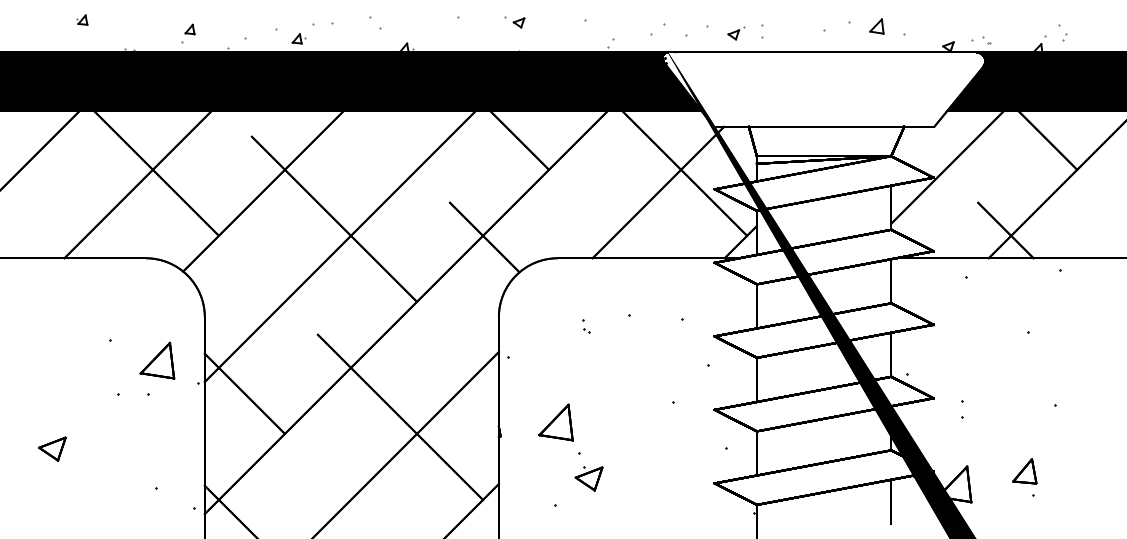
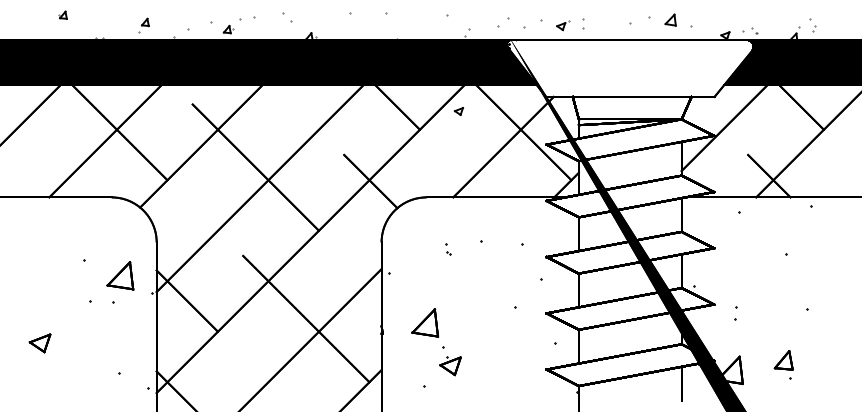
part: (518, 22) -> (458, 111), moved

